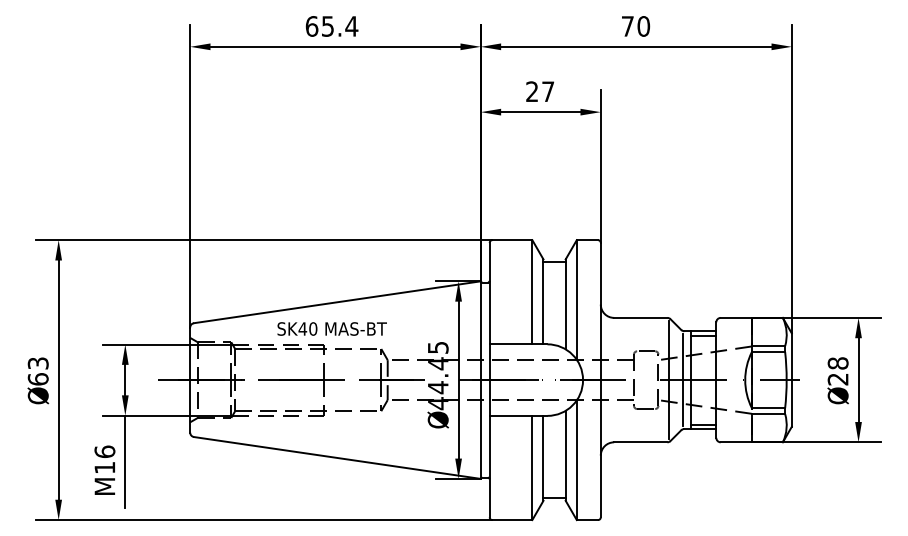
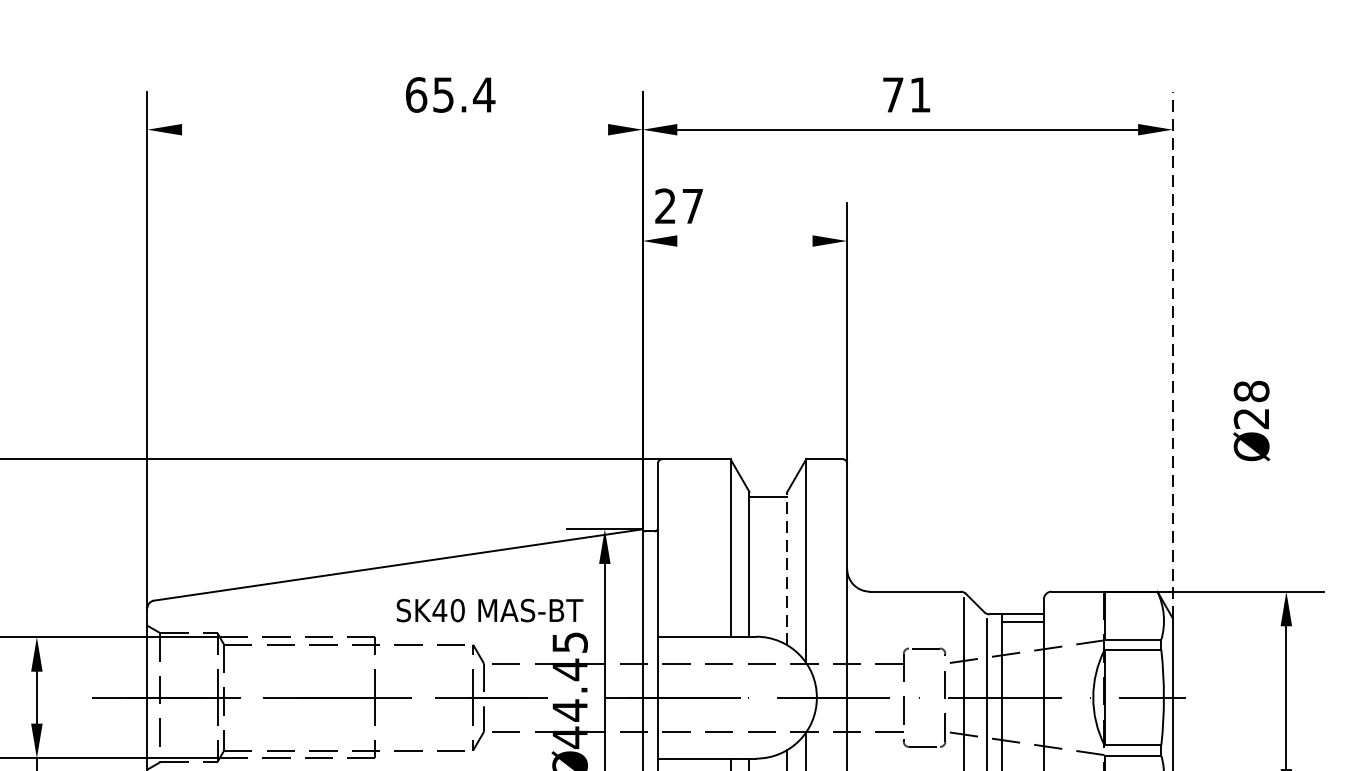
text: (331, 26) -> (449, 95), moved
text: (643, 26) -> (919, 95), 70 -> 71
line: (335, 46) -> (395, 129), removed
text: (539, 91) -> (677, 205), moved
line: (540, 112) -> (744, 241), removed
line: (791, 178) -> (1172, 354), solid -> dashed
line: (565, 304) -> (787, 568), solid -> dashed
text: (331, 328) -> (488, 609), moved
text: (837, 380) -> (1250, 420), moved

